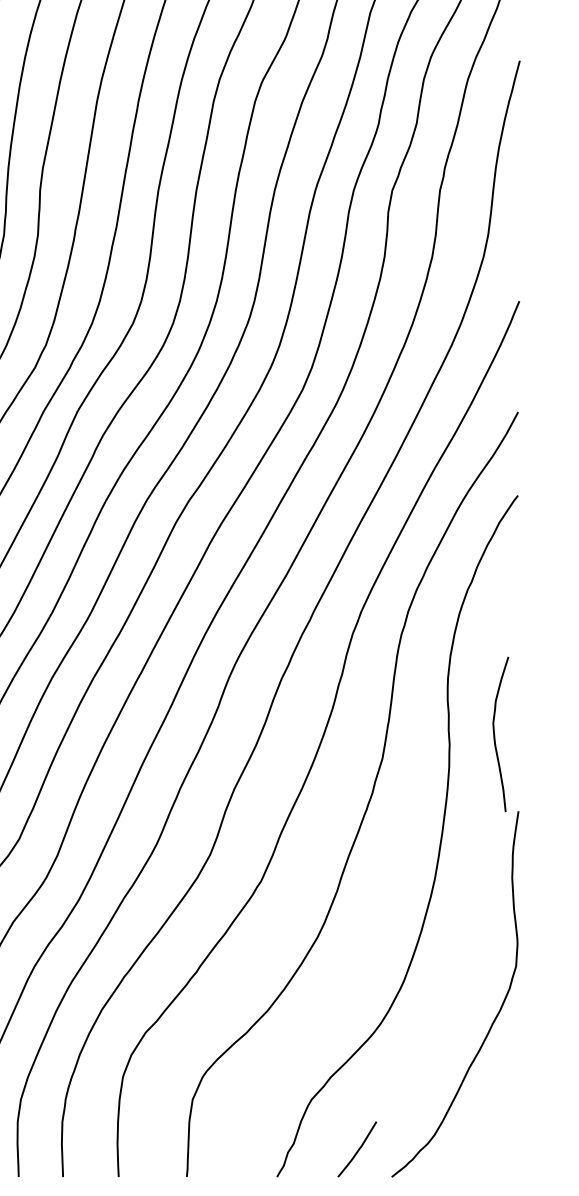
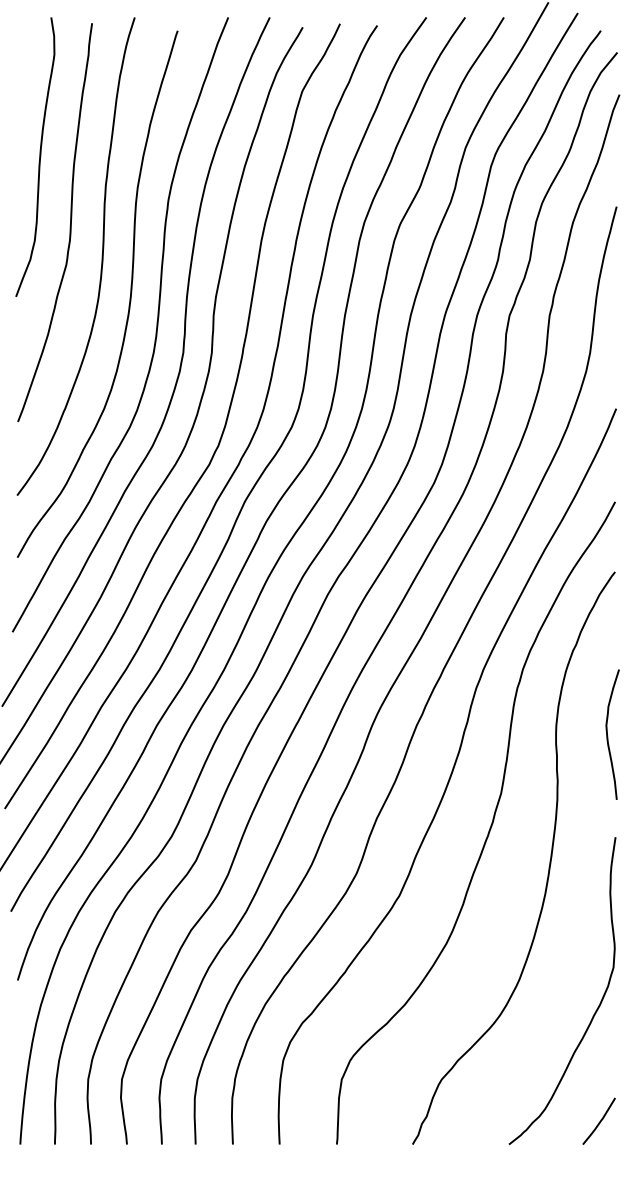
curve: (495, 735) -> (608, 735), moved
curve: (357, 1149) -> (599, 1121), moved

